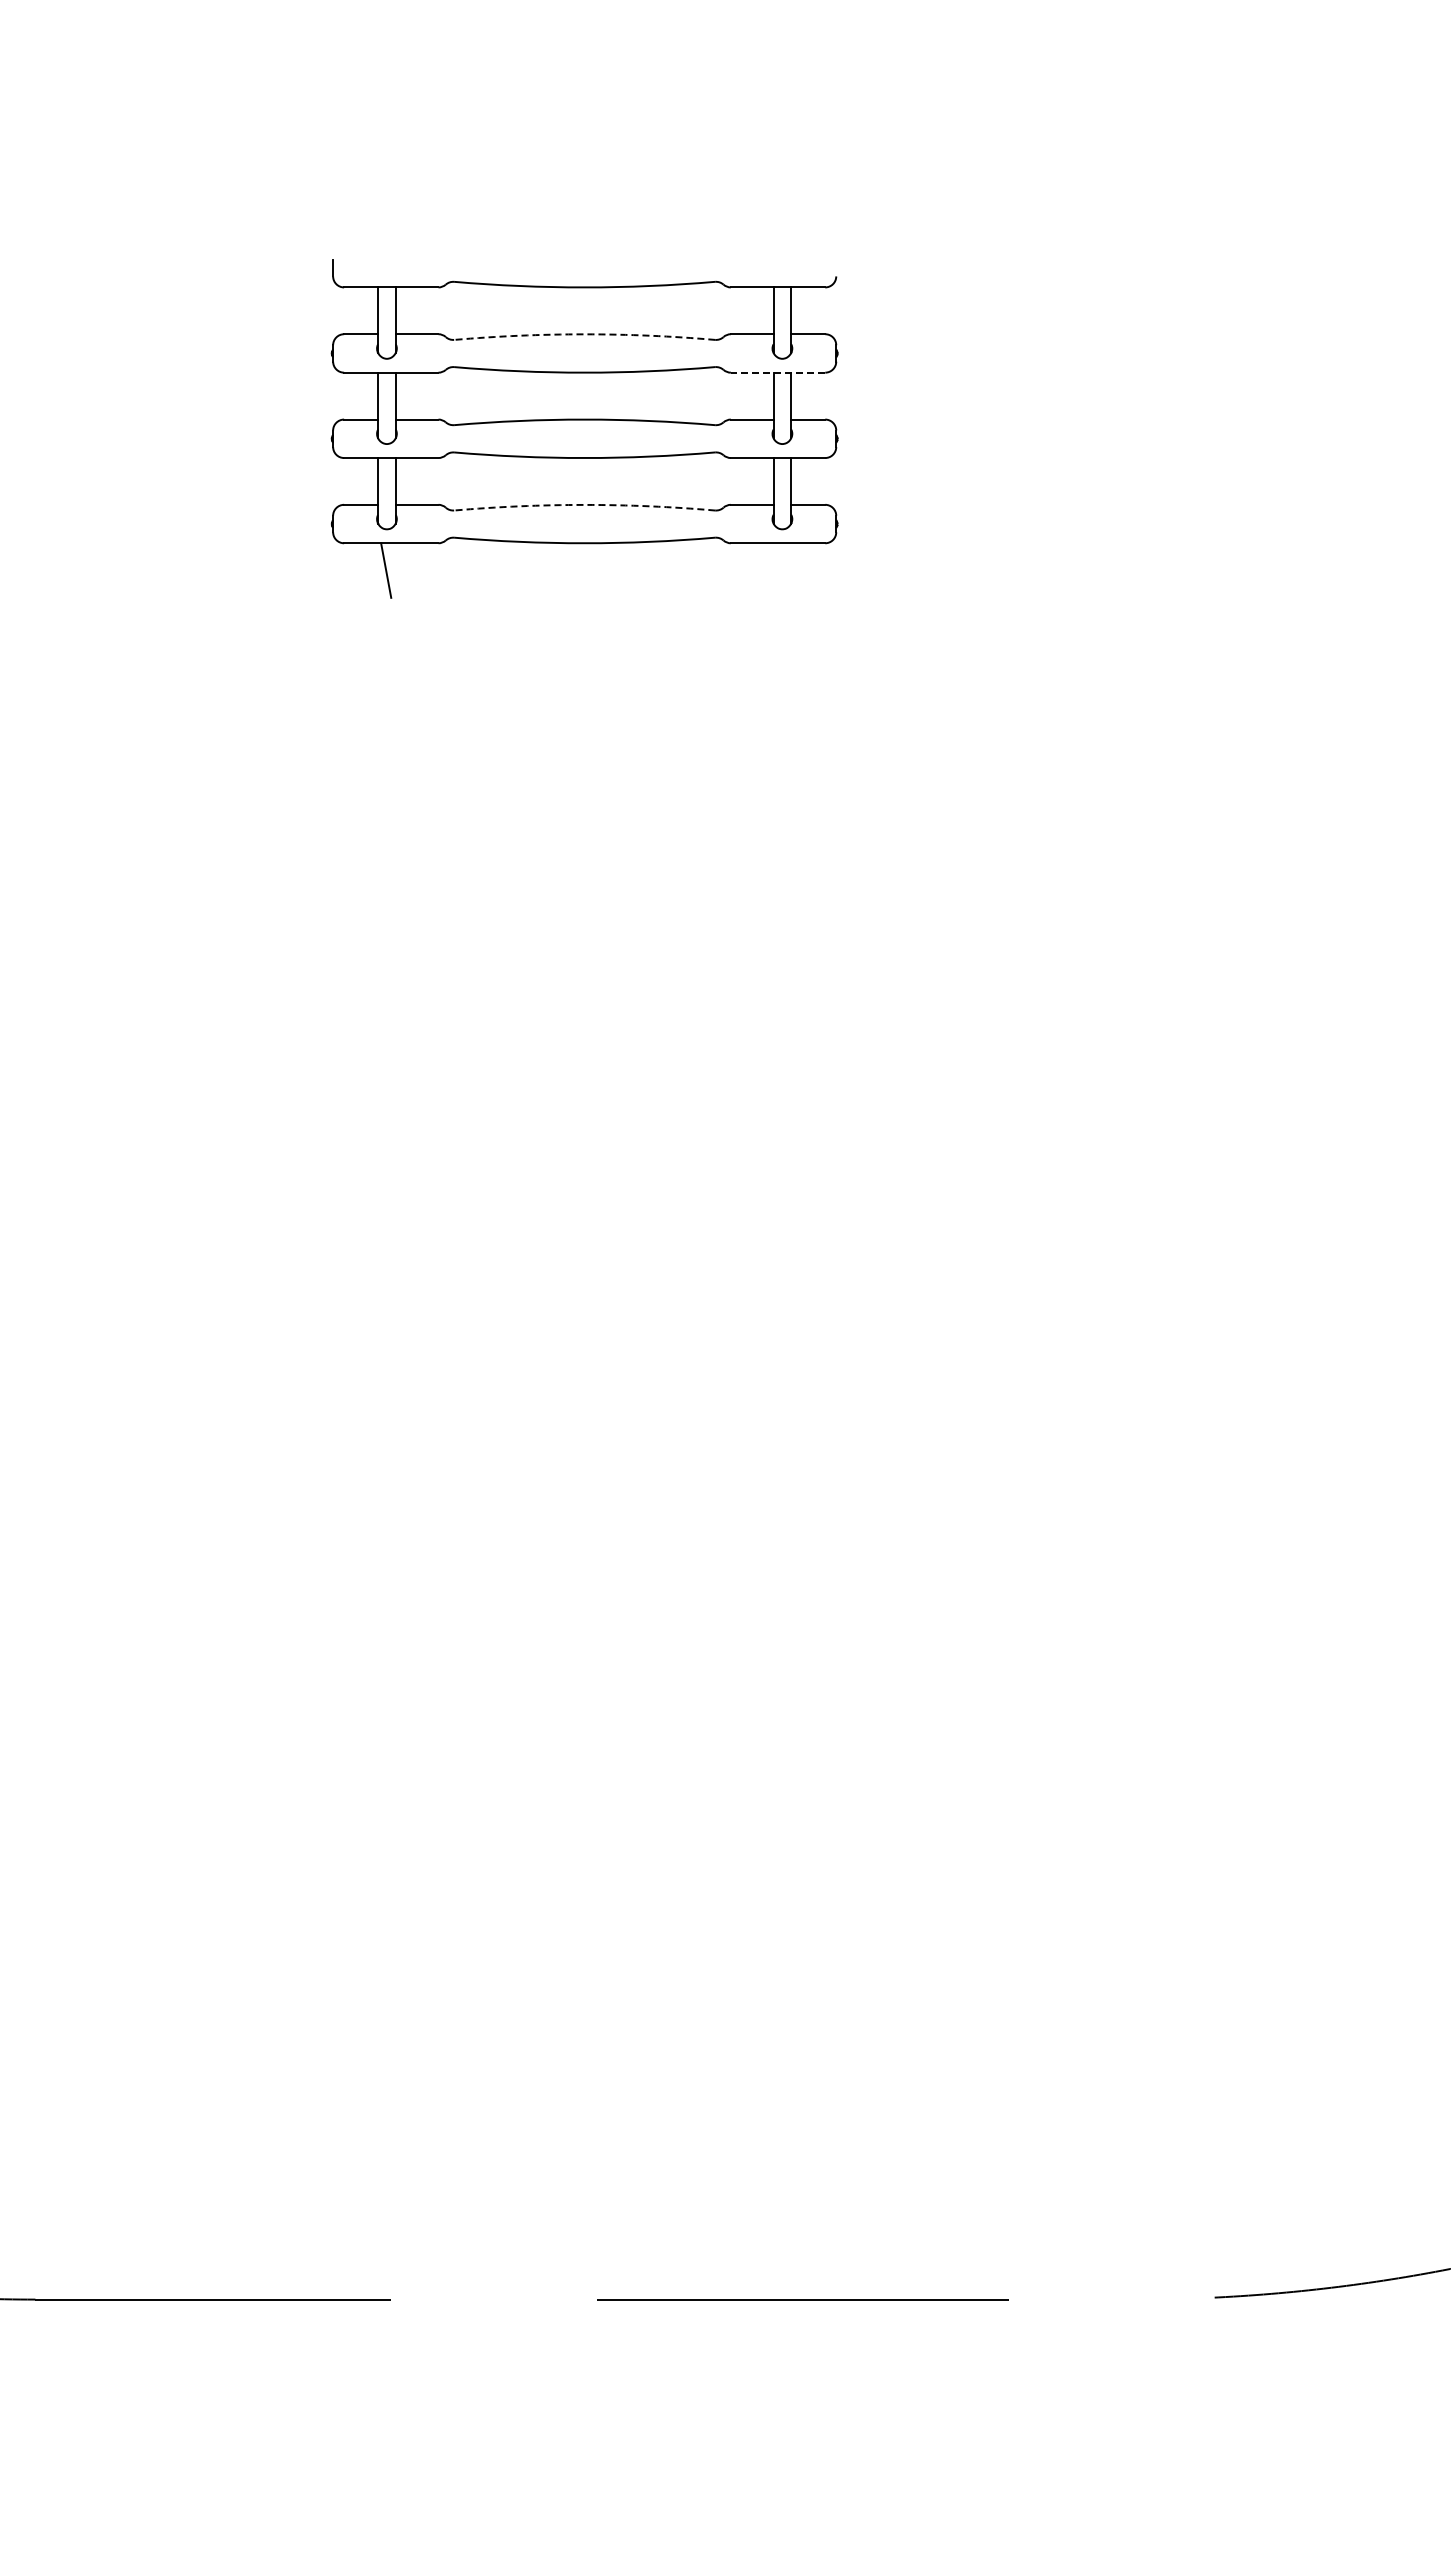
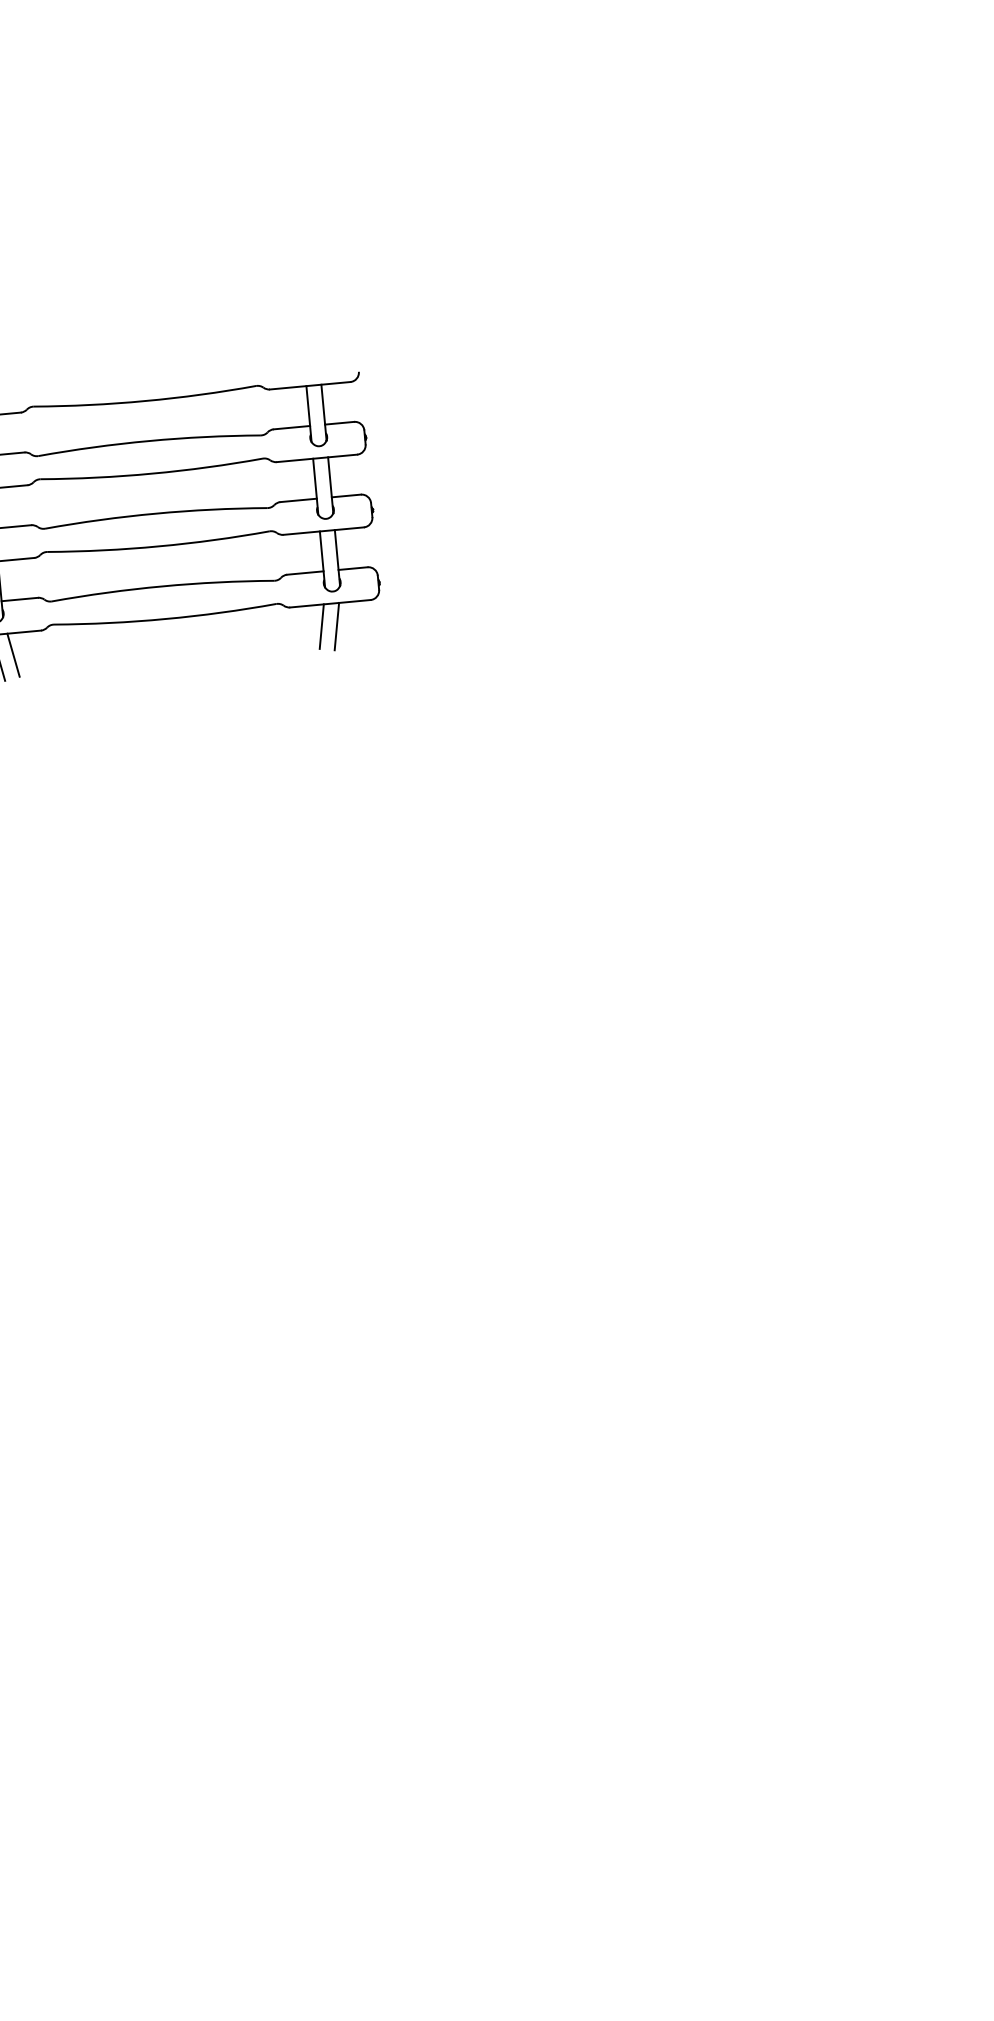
arc: (584, 334) -> (148, 441), dashed -> solid
line: (777, 372) -> (316, 458), dashed -> solid
arc: (584, 504) -> (162, 586), dashed -> solid
line: (403, 568) -> (13, 654), added
line: (765, 568) -> (321, 626), added
line: (783, 570) -> (337, 626), added

